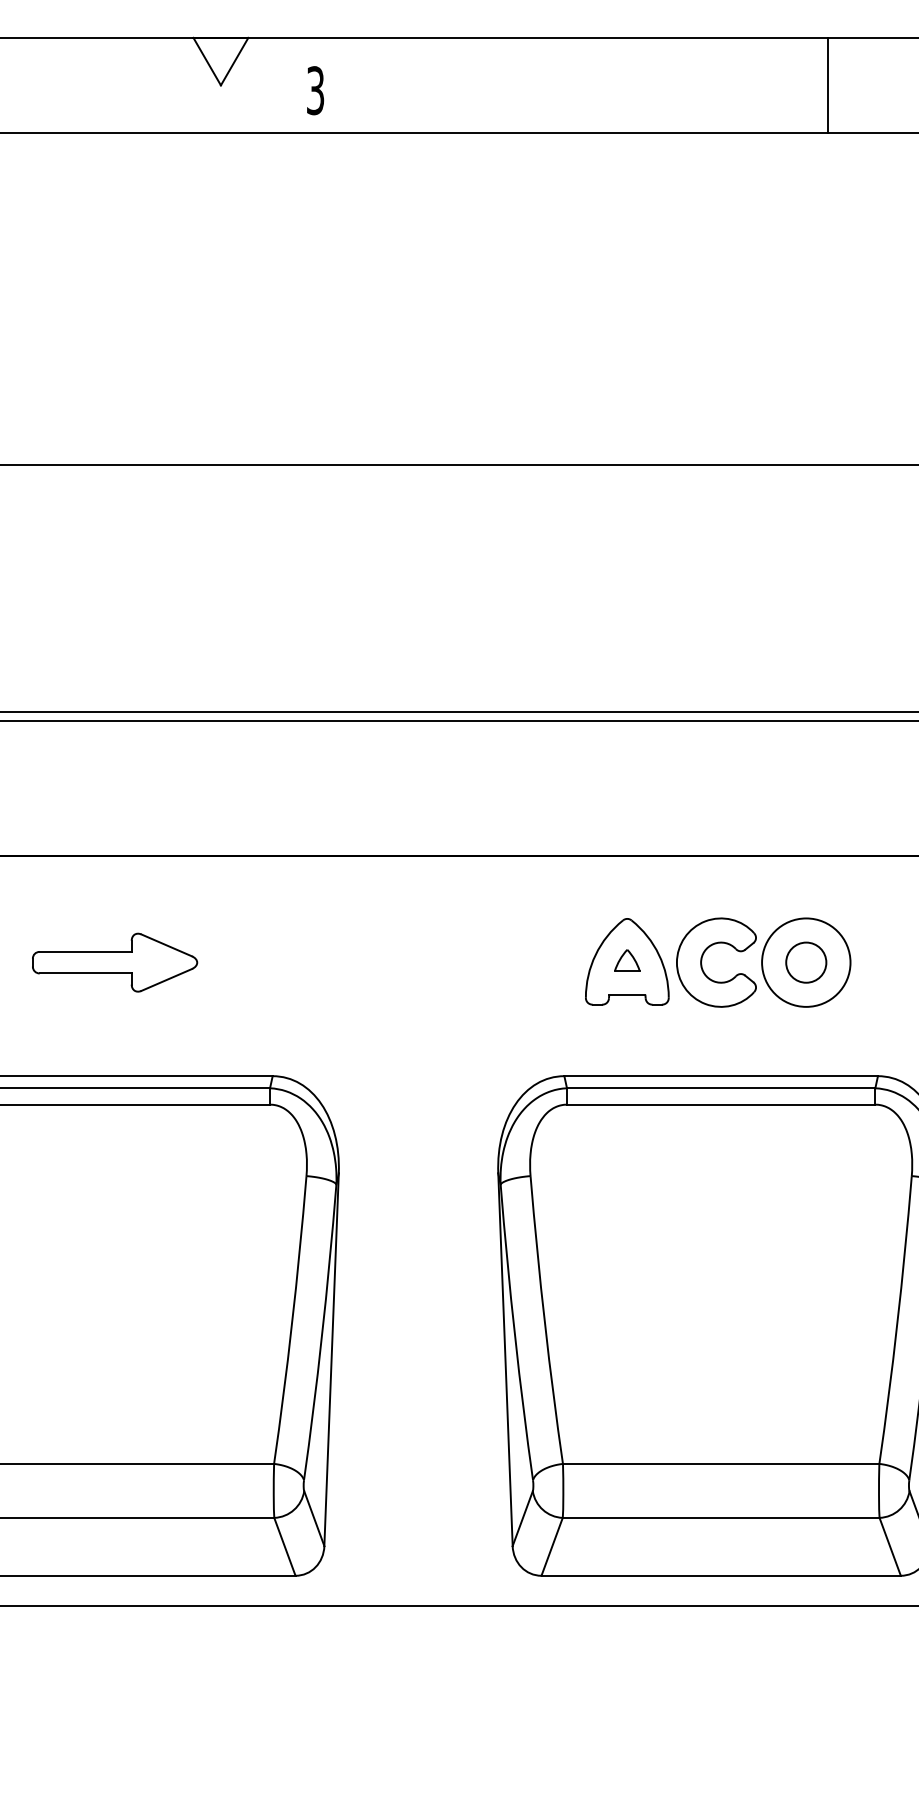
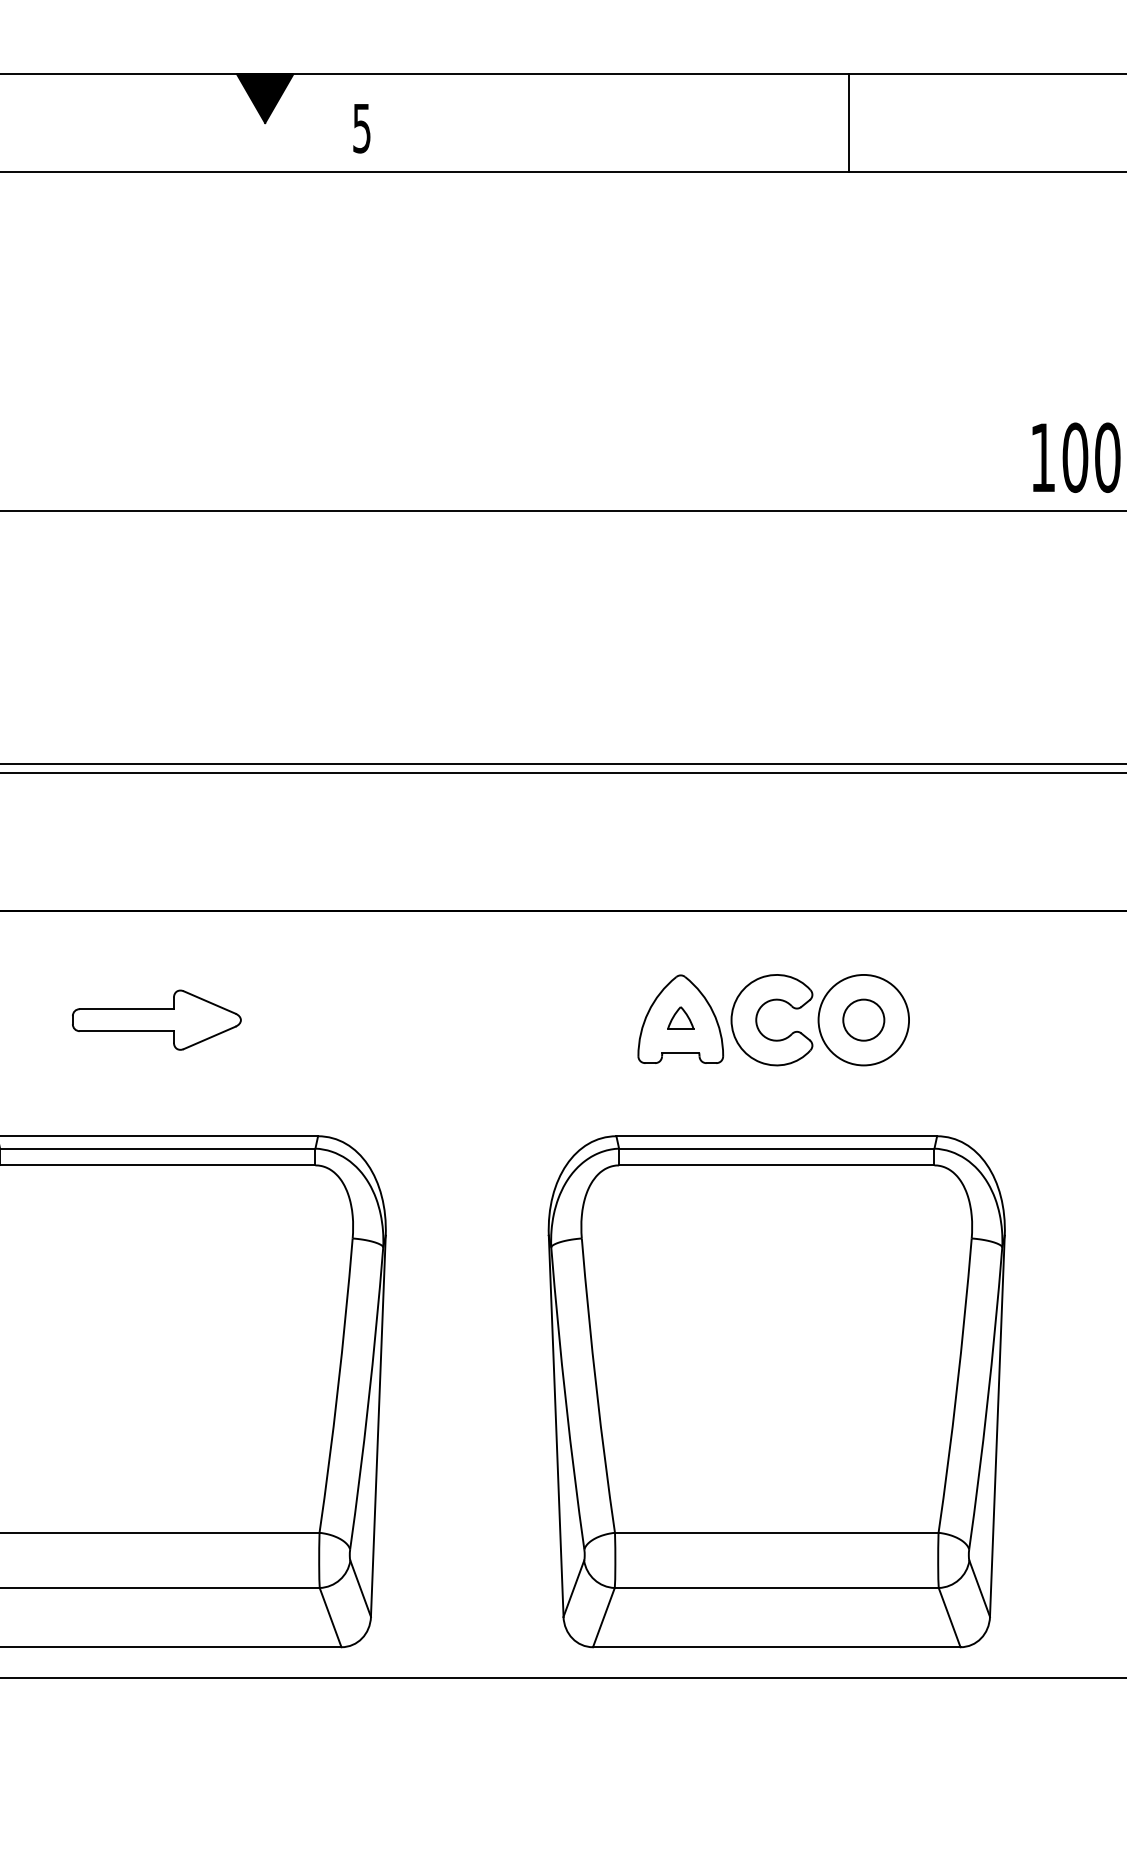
fill: (221, 61) -> (265, 98), added
line: (827, 84) -> (848, 122), moved
text: (315, 89) -> (361, 127), 3 -> 5

